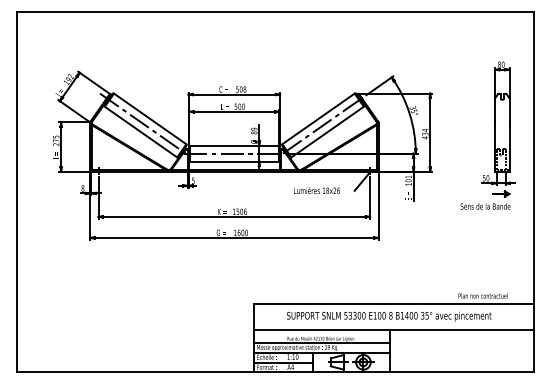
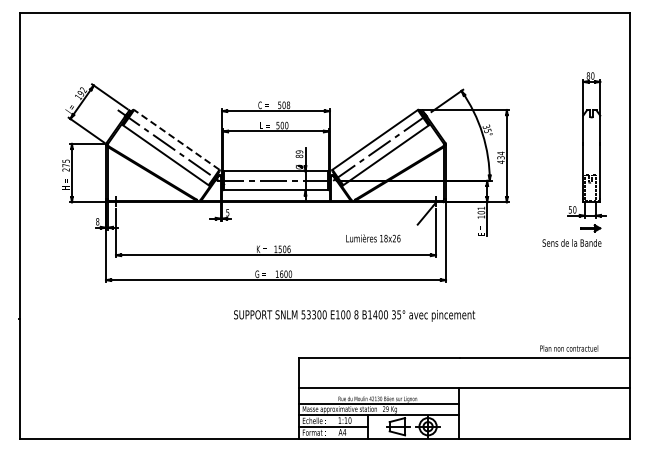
line: (149, 118) -> (176, 139), solid -> dashed
text: (317, 190) -> (373, 238), moved
text: (389, 316) -> (354, 315), moved

